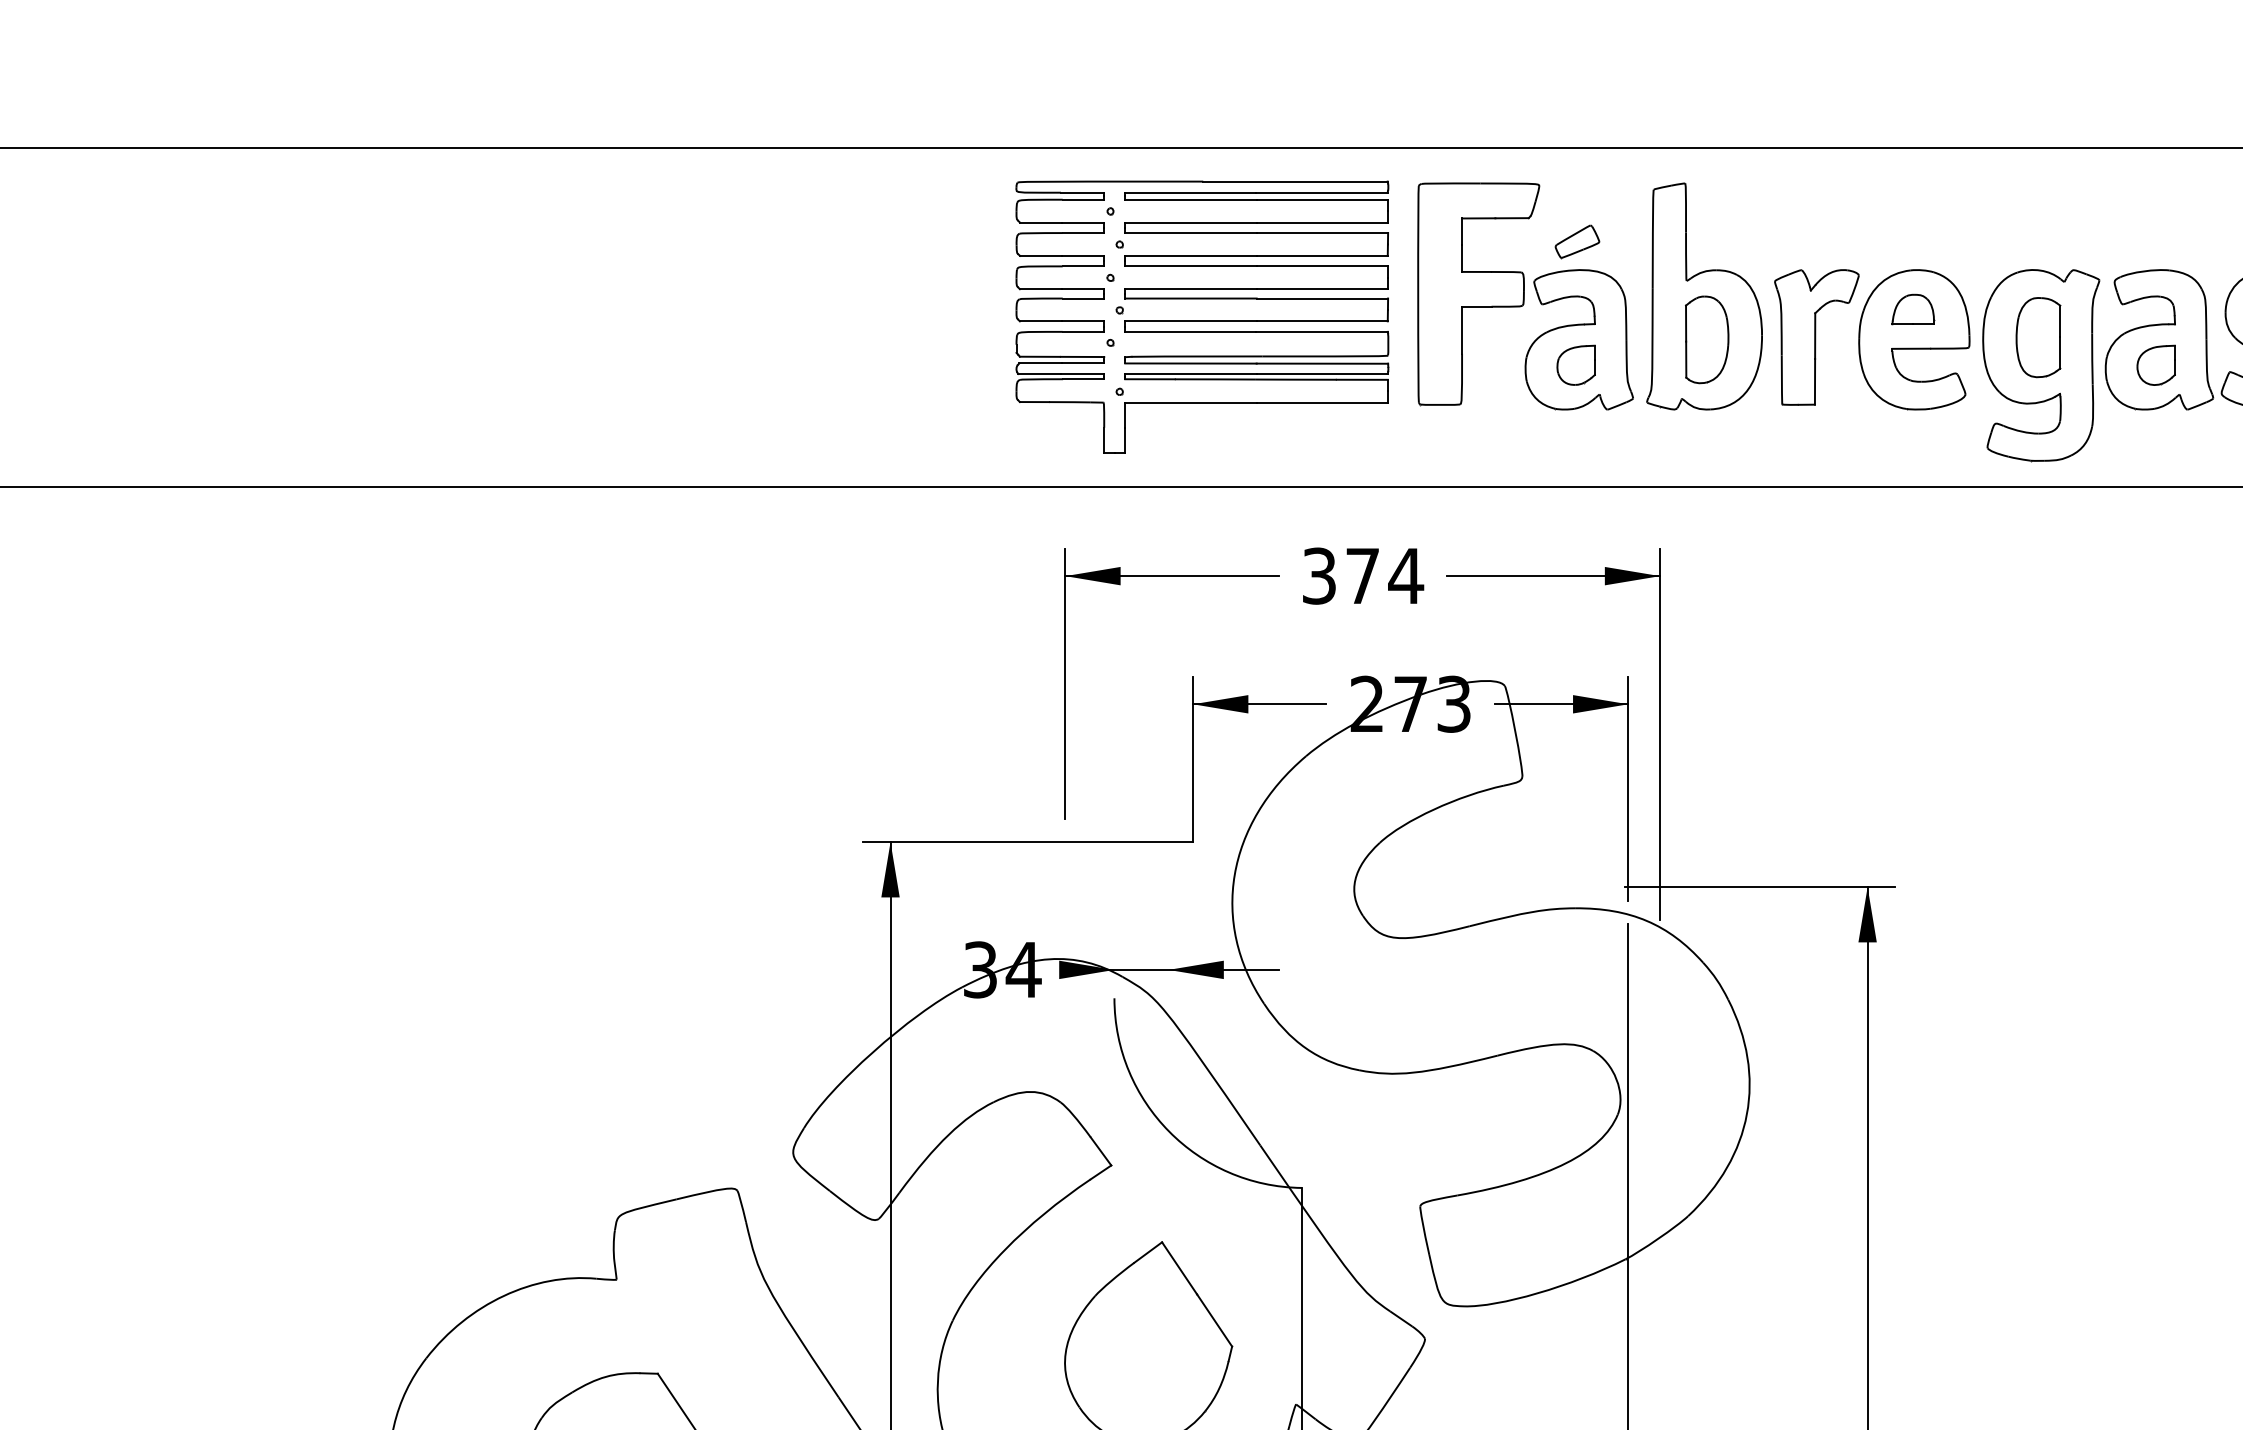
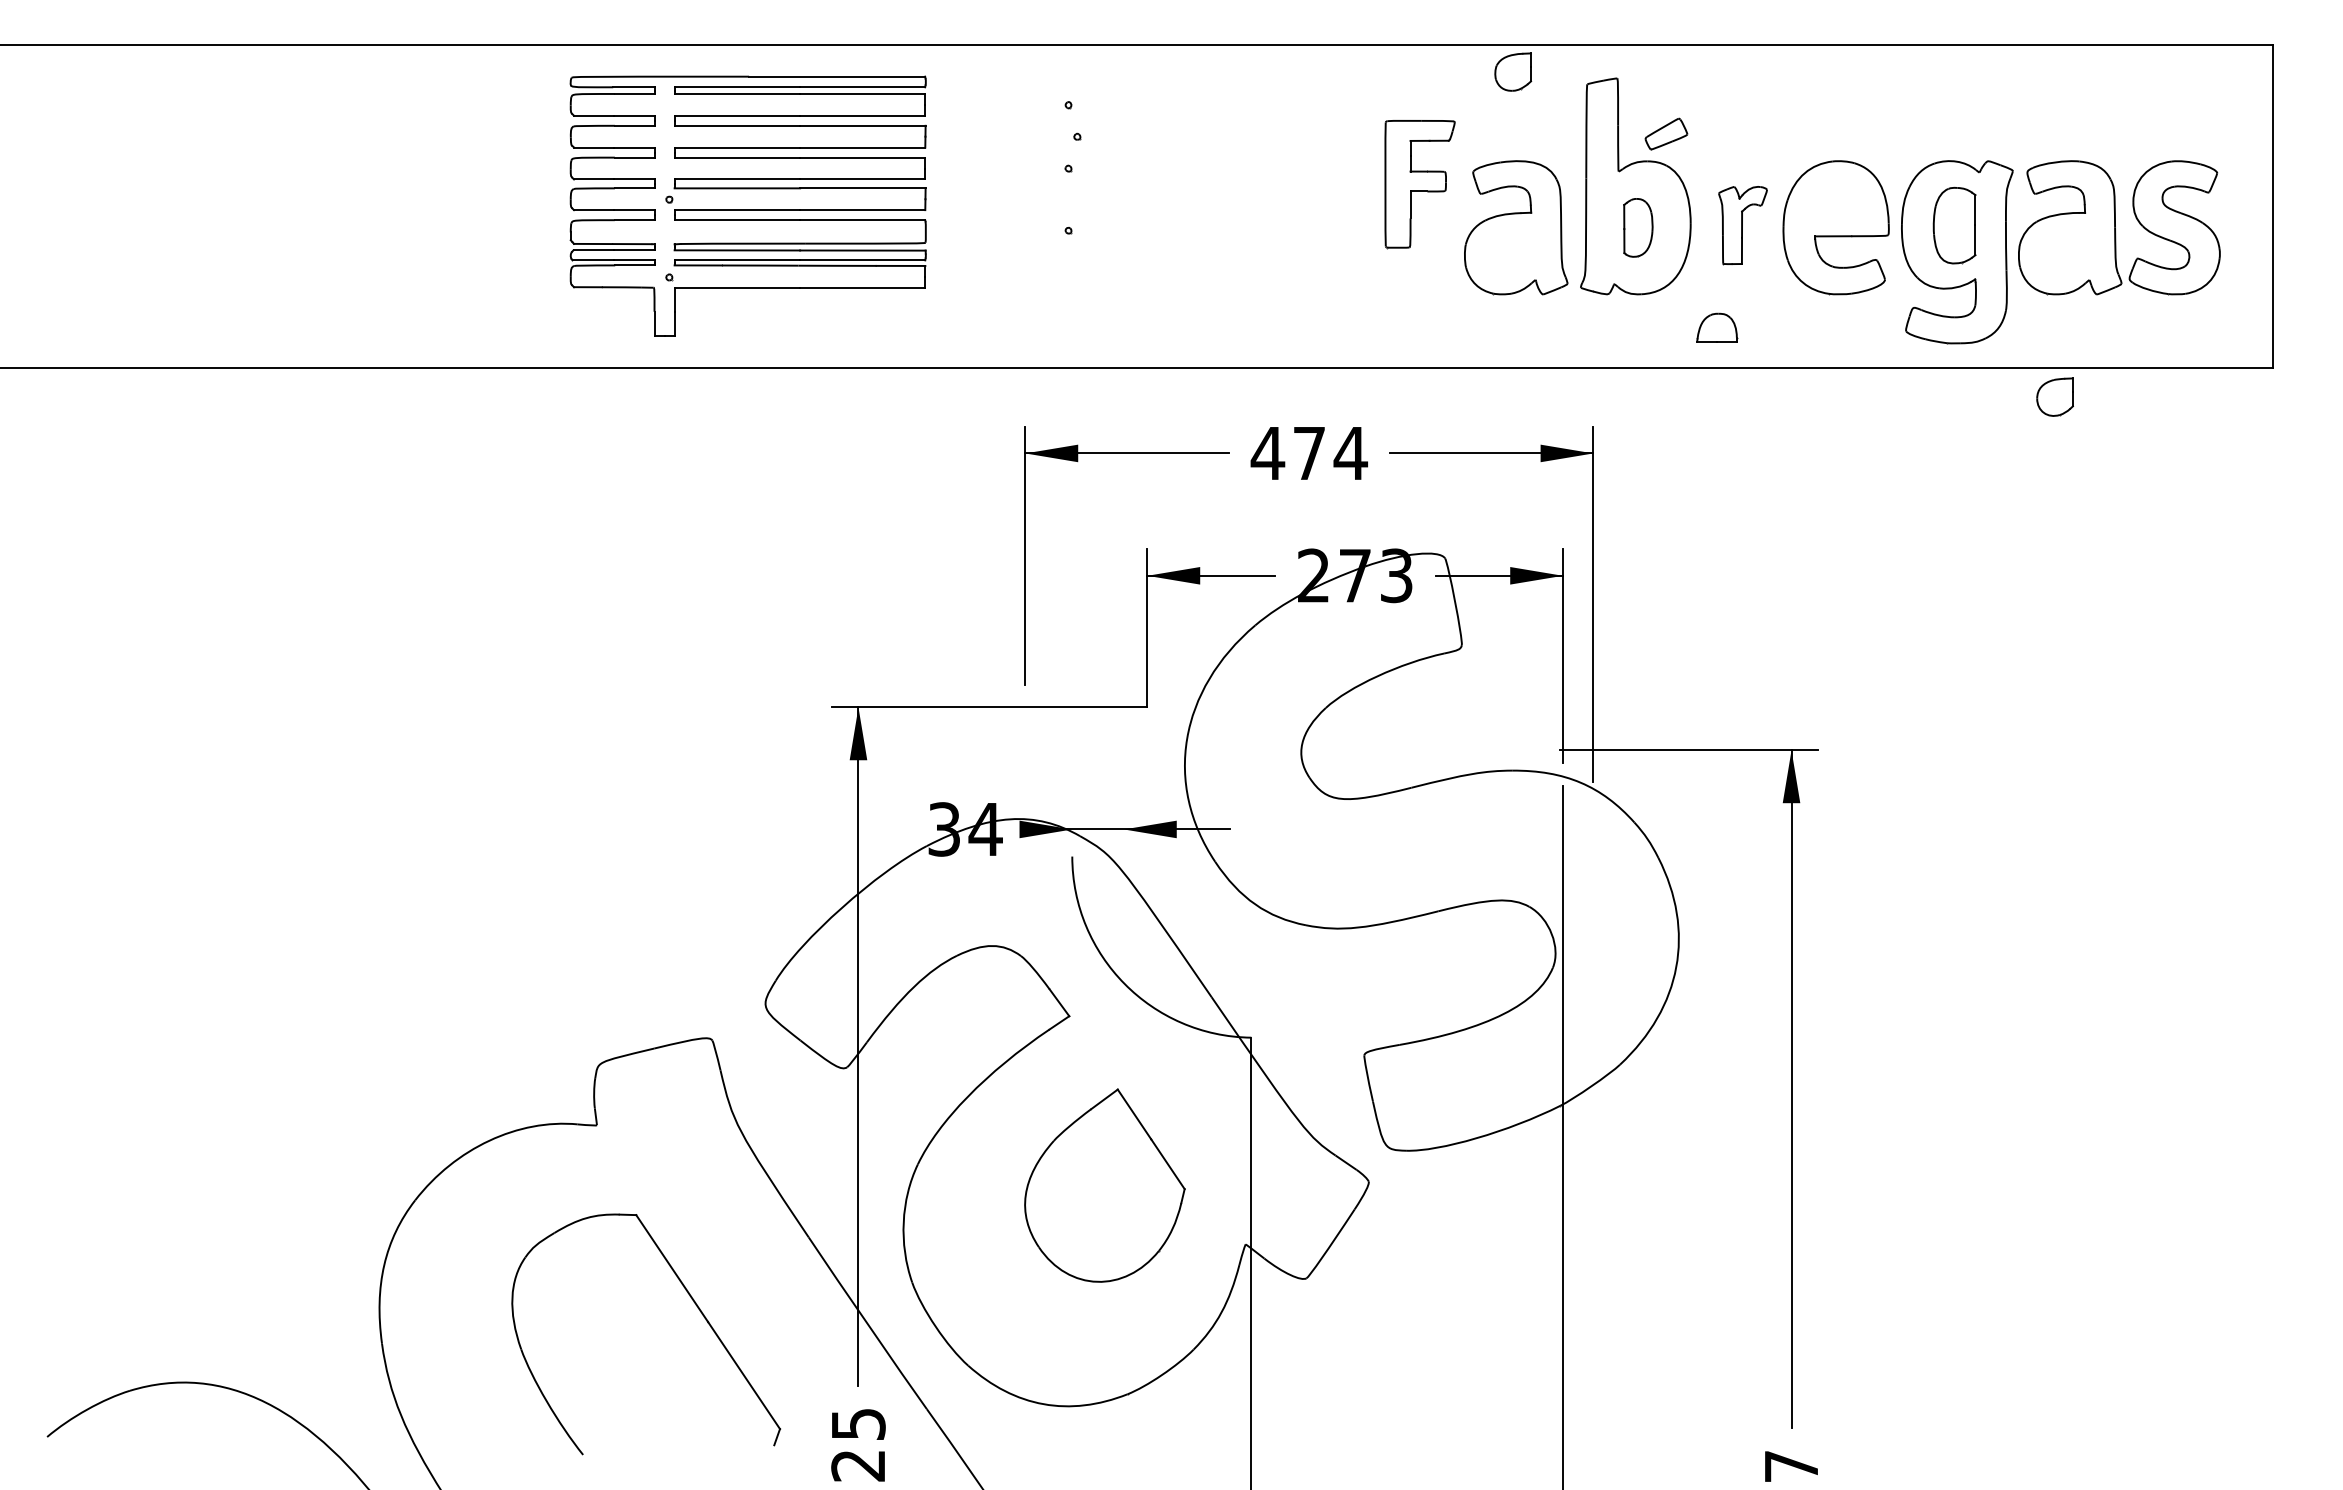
part: (1577, 241) -> (1666, 133), moved
part: (1478, 294) -> (1419, 184), size x0.6
part: (1913, 309) -> (1717, 327), moved
part: (1201, 316) -> (747, 205), moved
part: (1816, 337) -> (1742, 225), size x0.6
part: (1707, 339) -> (1638, 227), size x0.7
part: (1576, 364) -> (1513, 71), moved
part: (2155, 364) -> (2054, 396), moved
text: (1318, 576) -> (1267, 453), 374 -> 474

